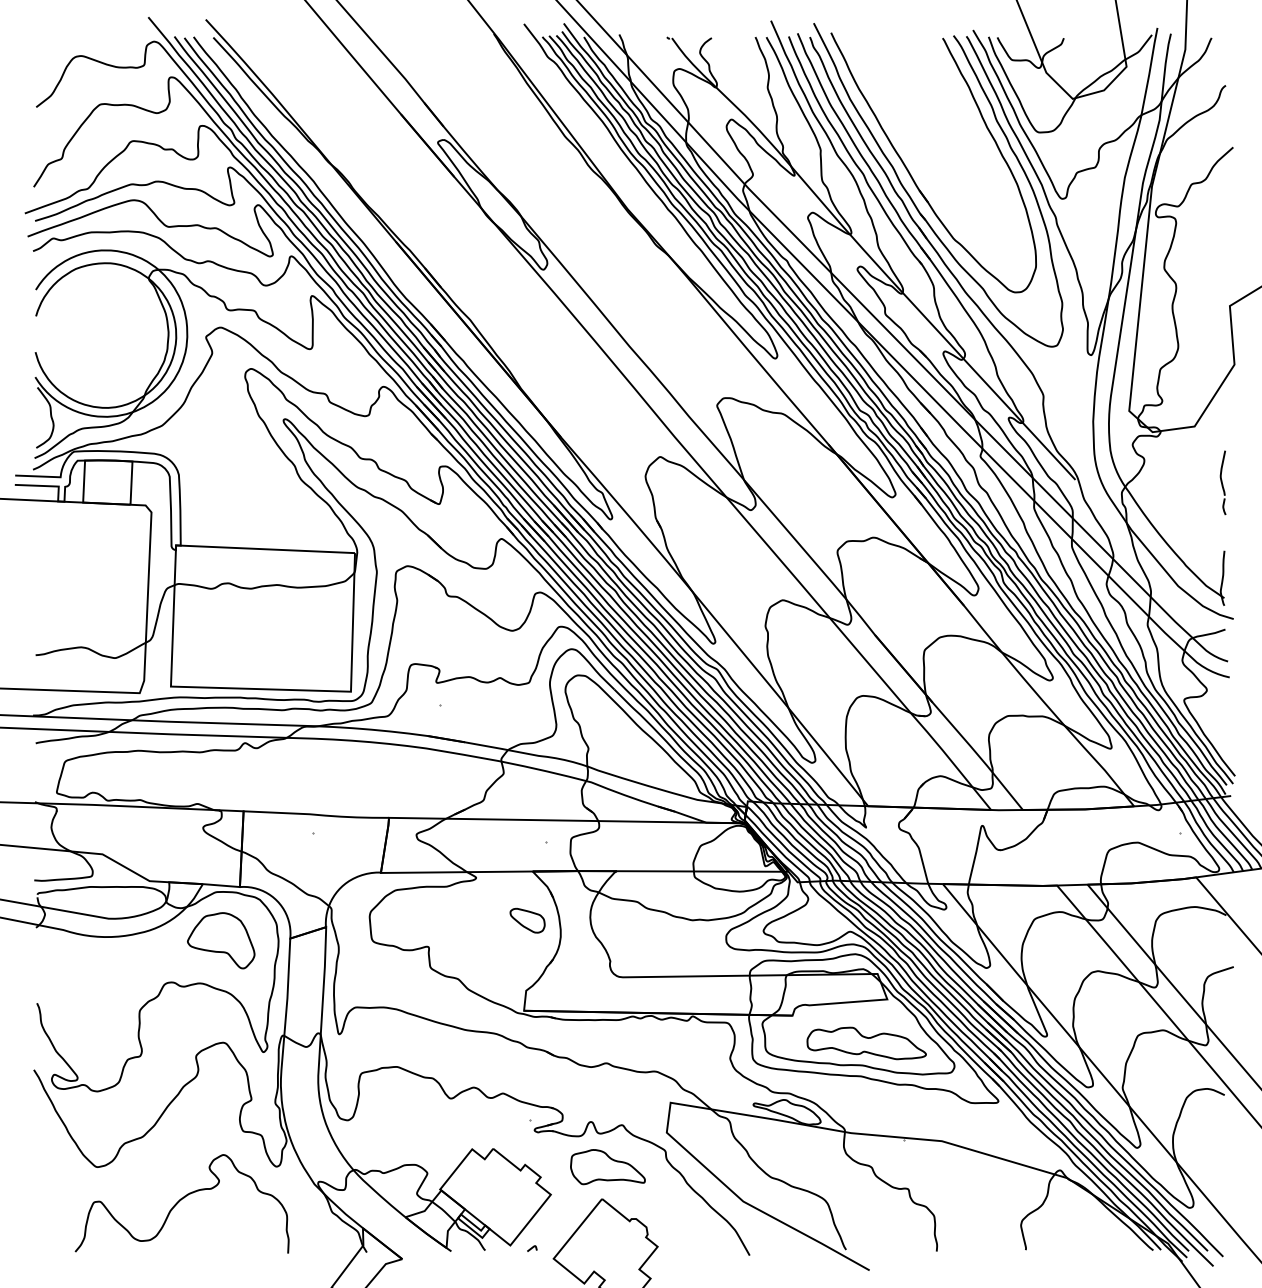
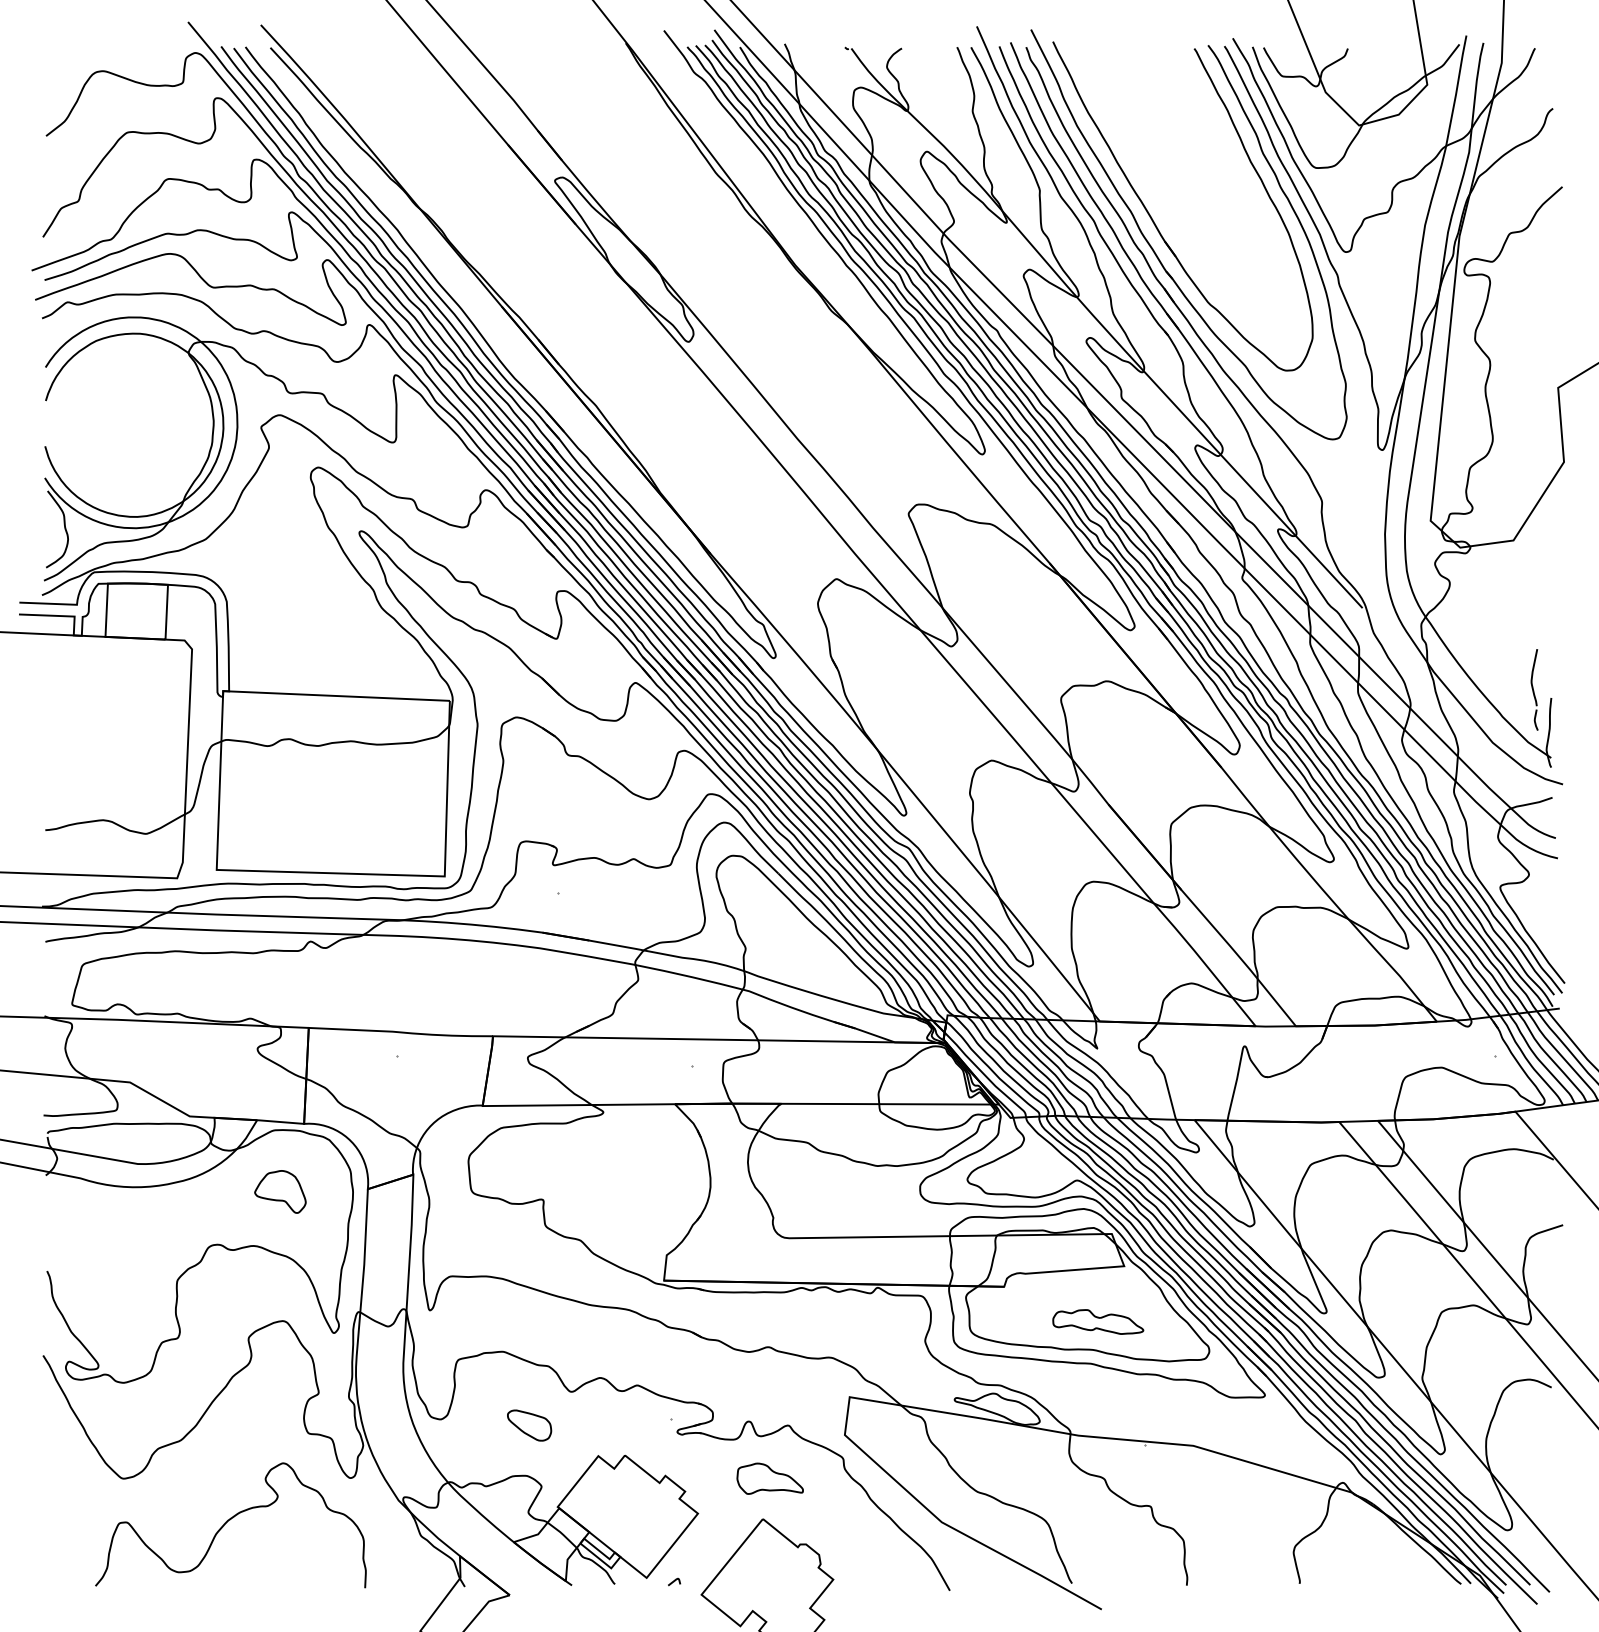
part: (1223, 482) -> (1534, 689), moved
part: (527, 920) -> (529, 1425), moved
part: (221, 940) -> (280, 1191), size x0.6
part: (867, 1043) -> (1098, 1321), size x0.6
part: (607, 1166) -> (769, 1478), size x0.7

